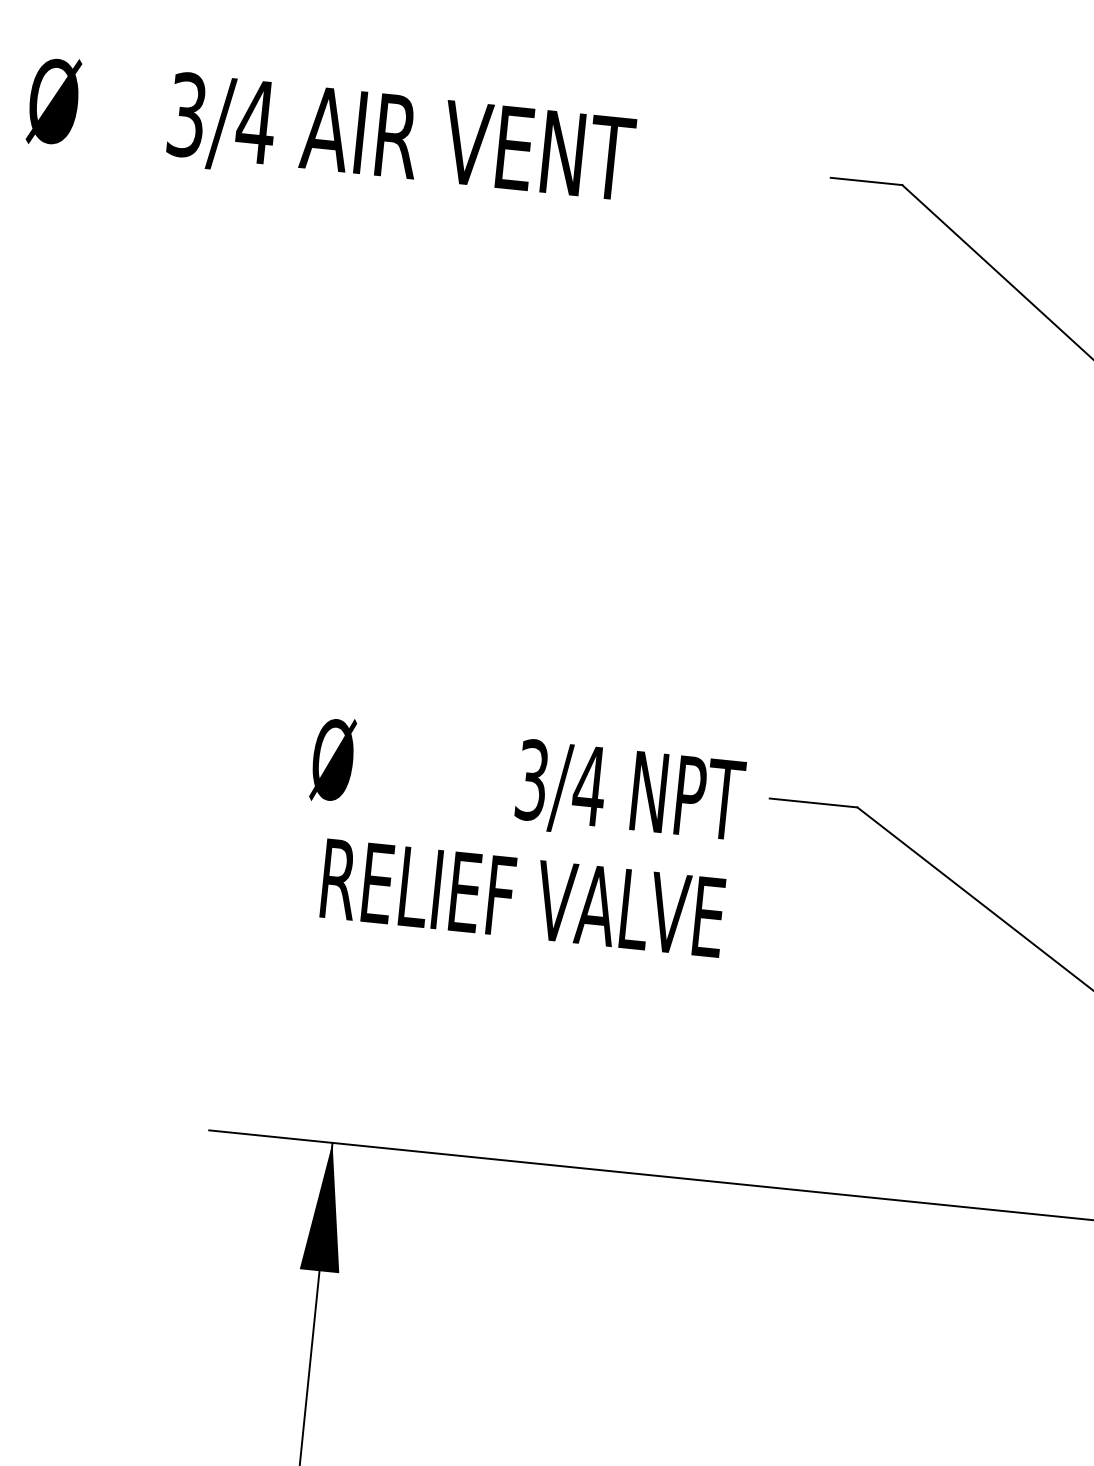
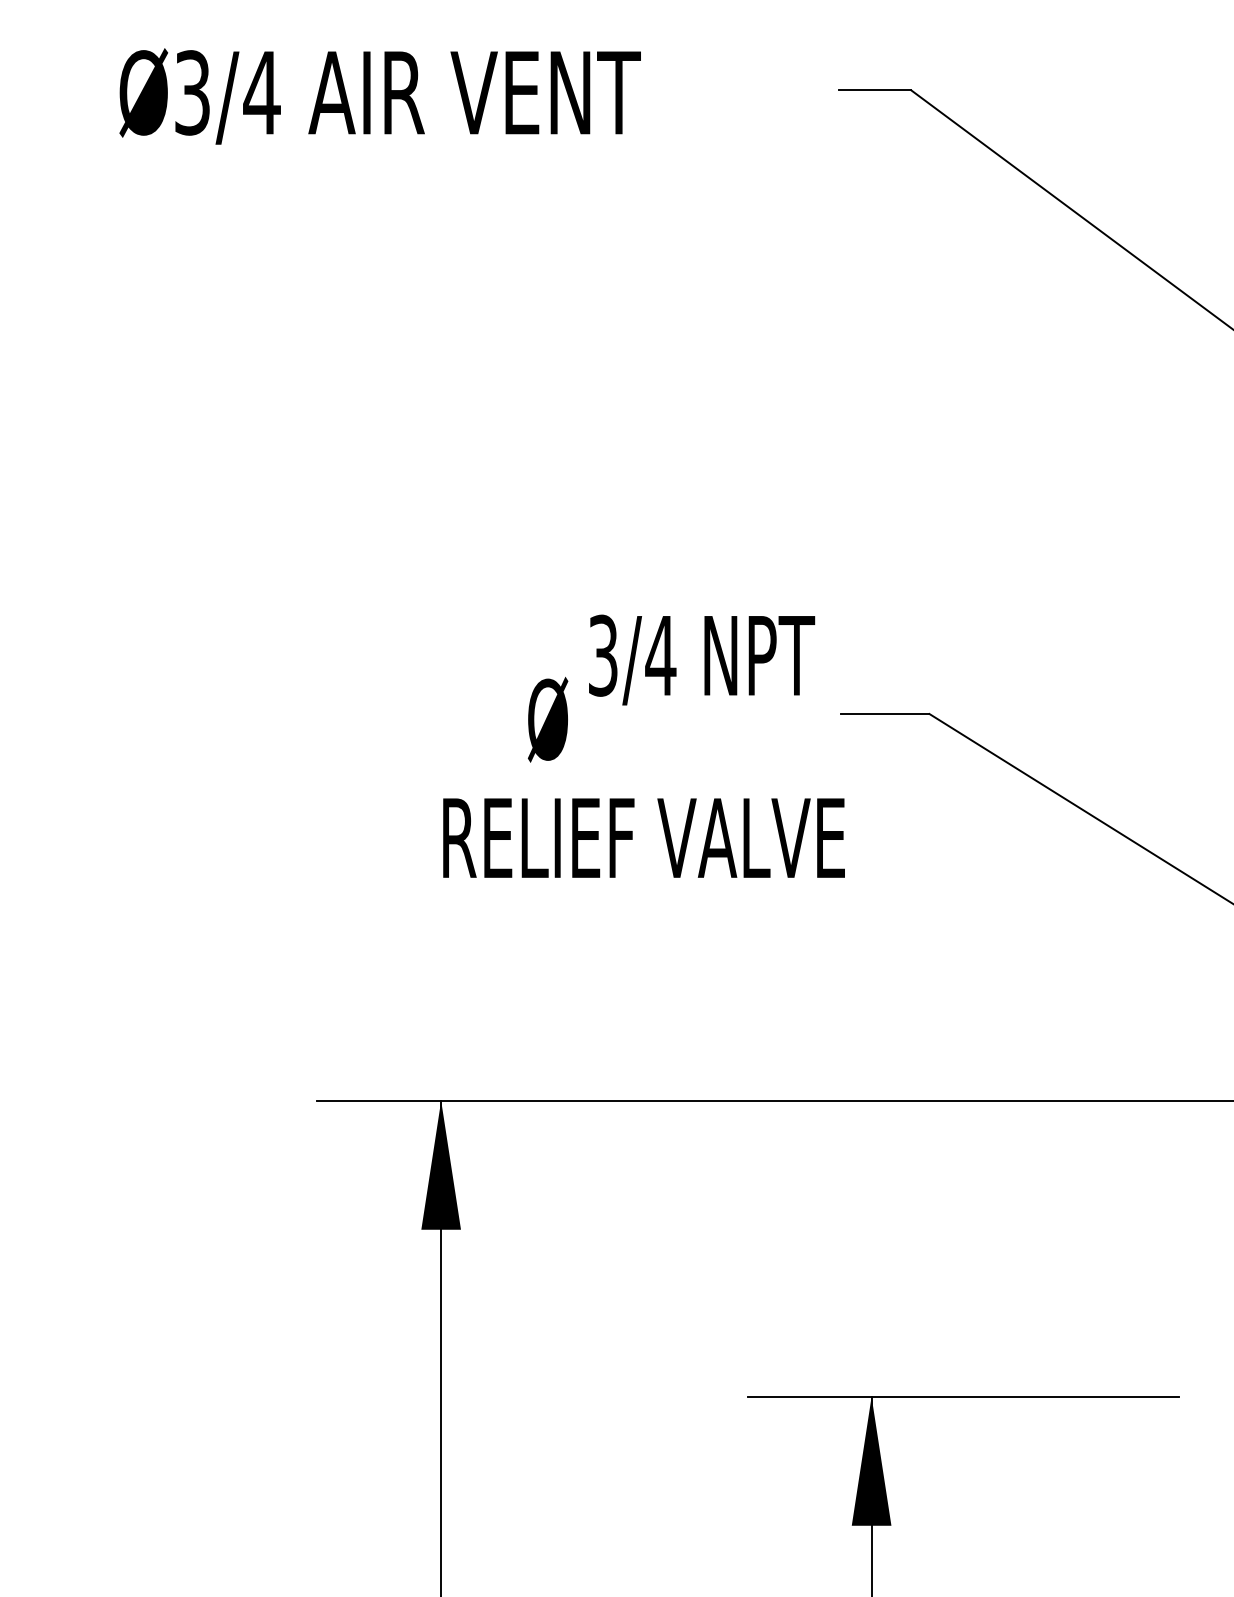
text: (53, 101) -> (143, 92), moved
text: (332, 759) -> (547, 719), moved
text: (630, 793) -> (702, 659), moved
text: (522, 897) -> (643, 837), moved

